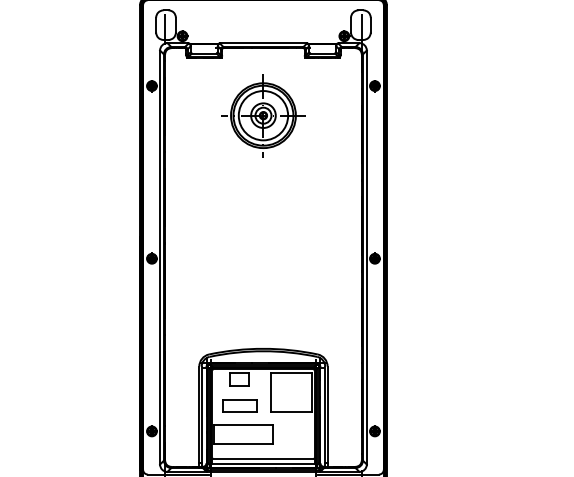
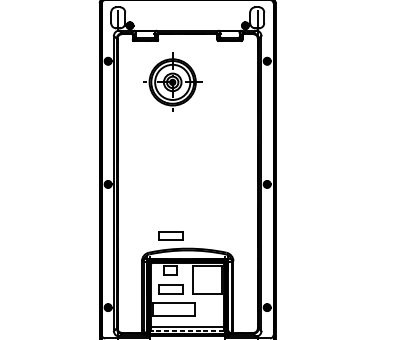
part: (263, 115) -> (172, 82), moved
part: (239, 330) -> (170, 235), added
line: (262, 463) -> (187, 330), solid -> dashed

